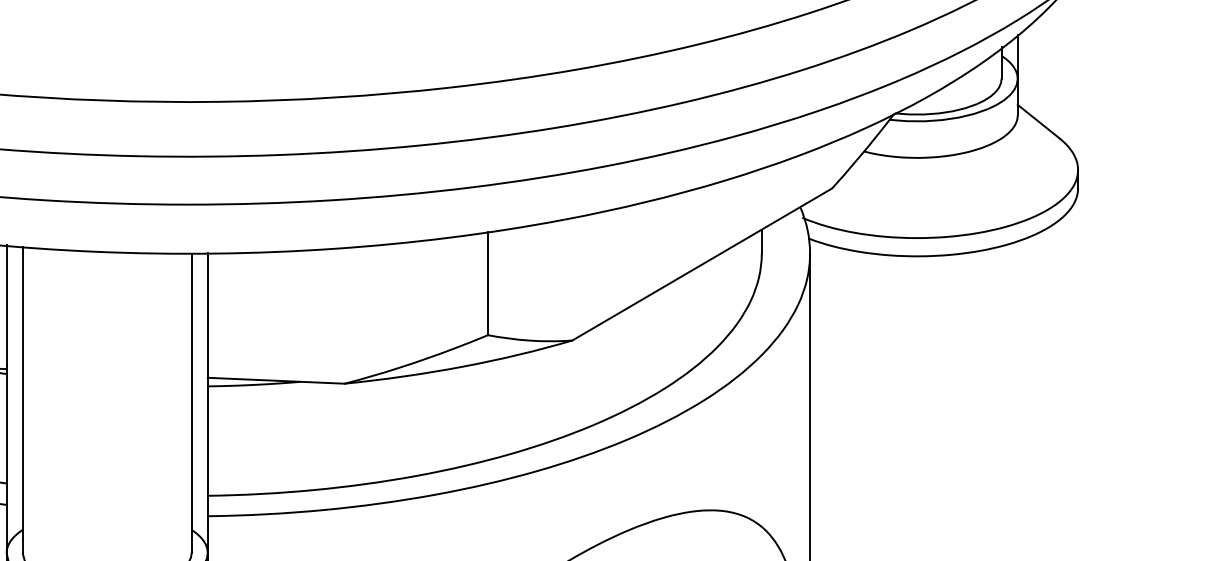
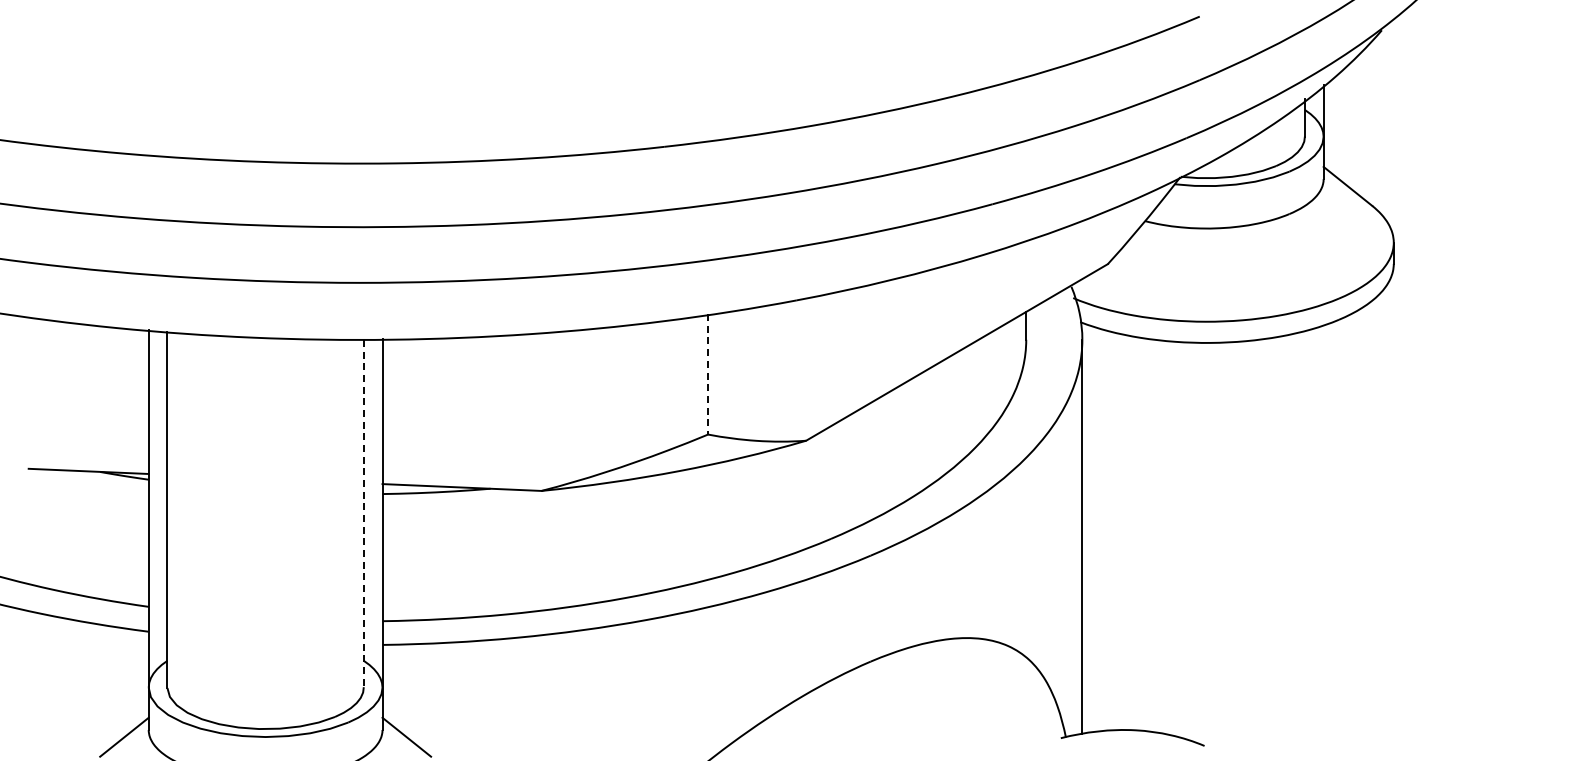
line: (488, 283) -> (708, 374), solid -> dashed
line: (191, 403) -> (363, 513), solid -> dashed

